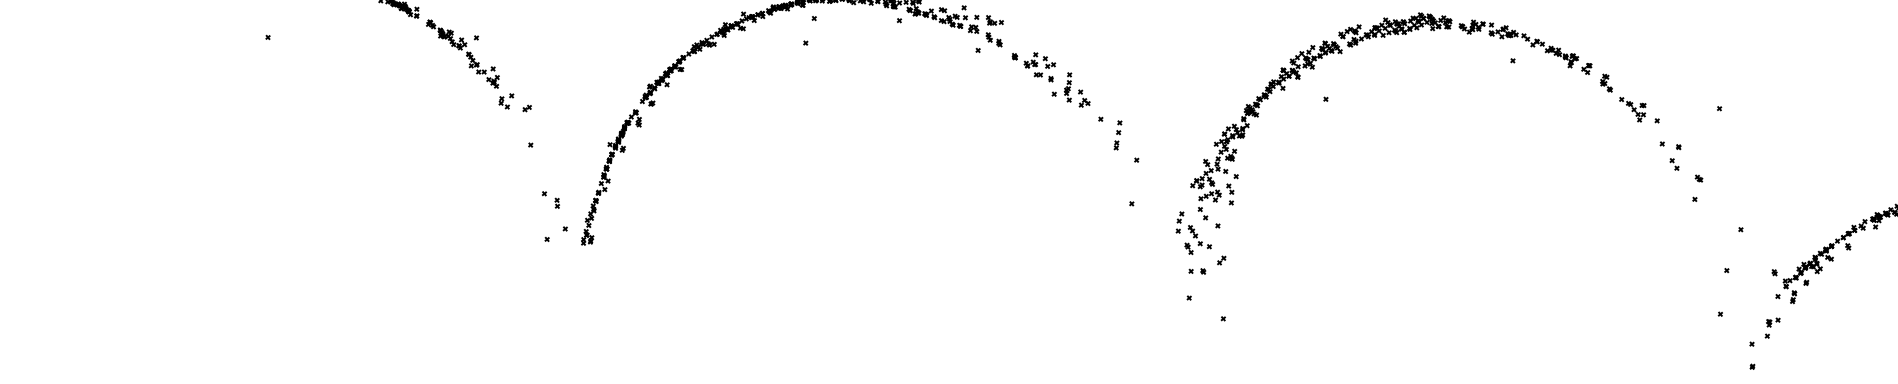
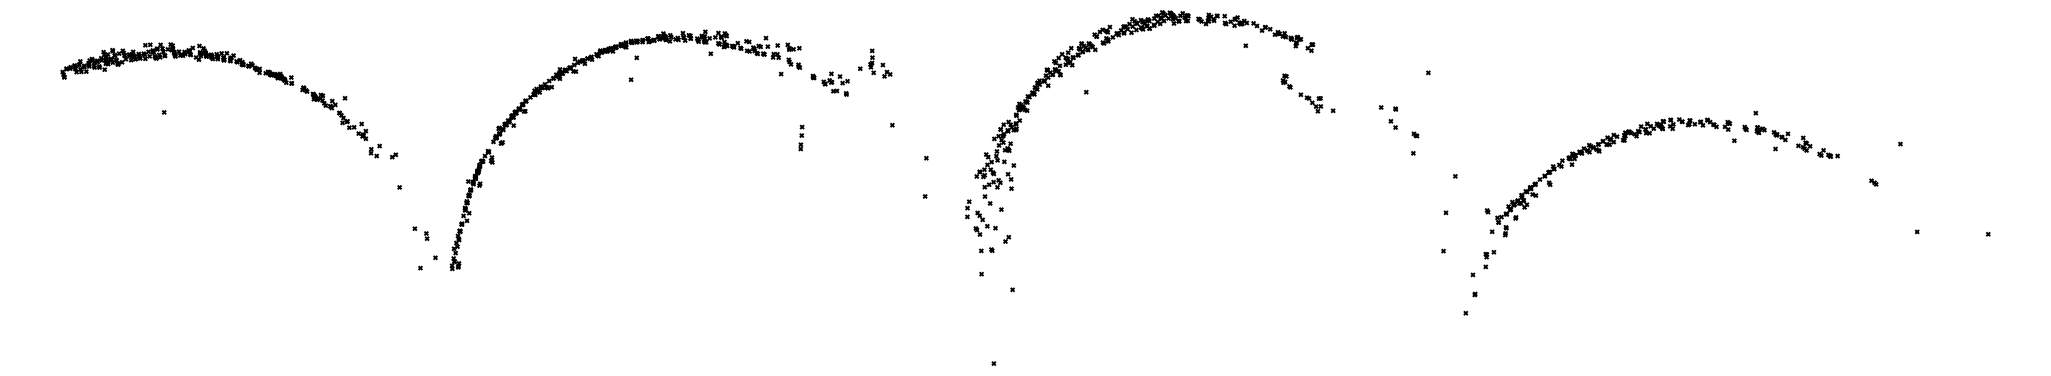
part: (1072, 89) -> (875, 63), moved
part: (1629, 98) -> (1307, 93), moved
part: (1118, 134) -> (801, 137), moved

